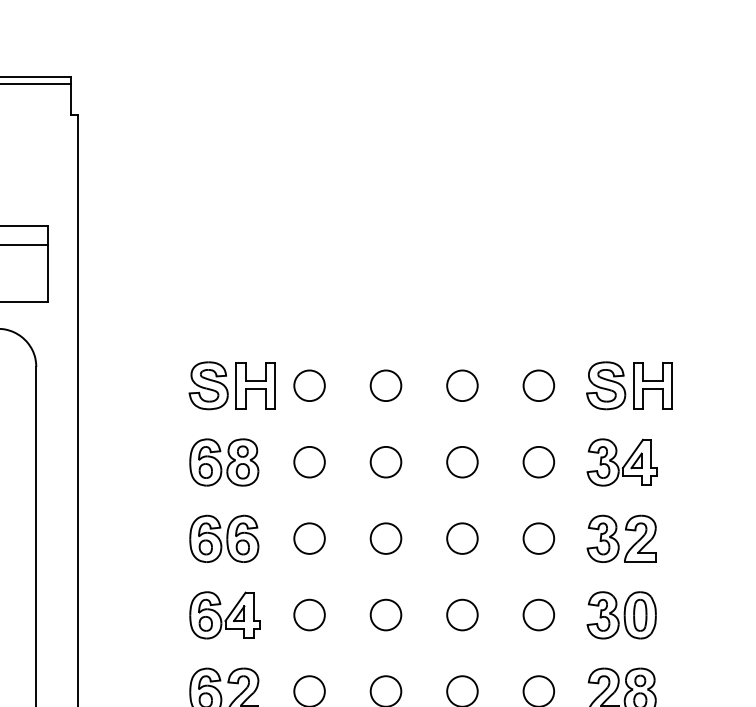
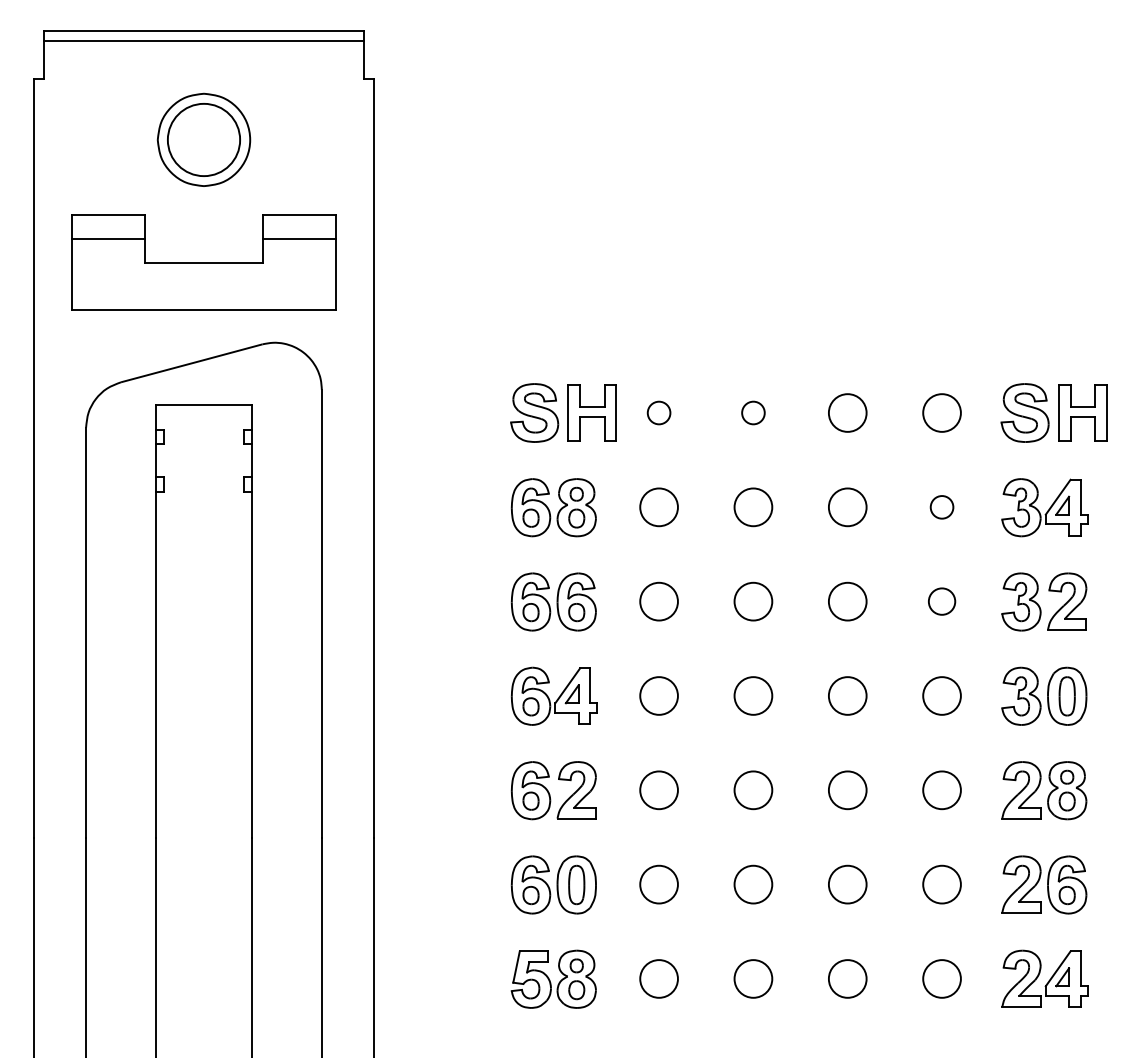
circle: (309, 385) -> (658, 412), size x0.6
circle: (386, 385) -> (753, 412), size x0.6
circle: (538, 462) -> (941, 507), size x0.6
circle: (538, 538) -> (941, 601), size x0.7

